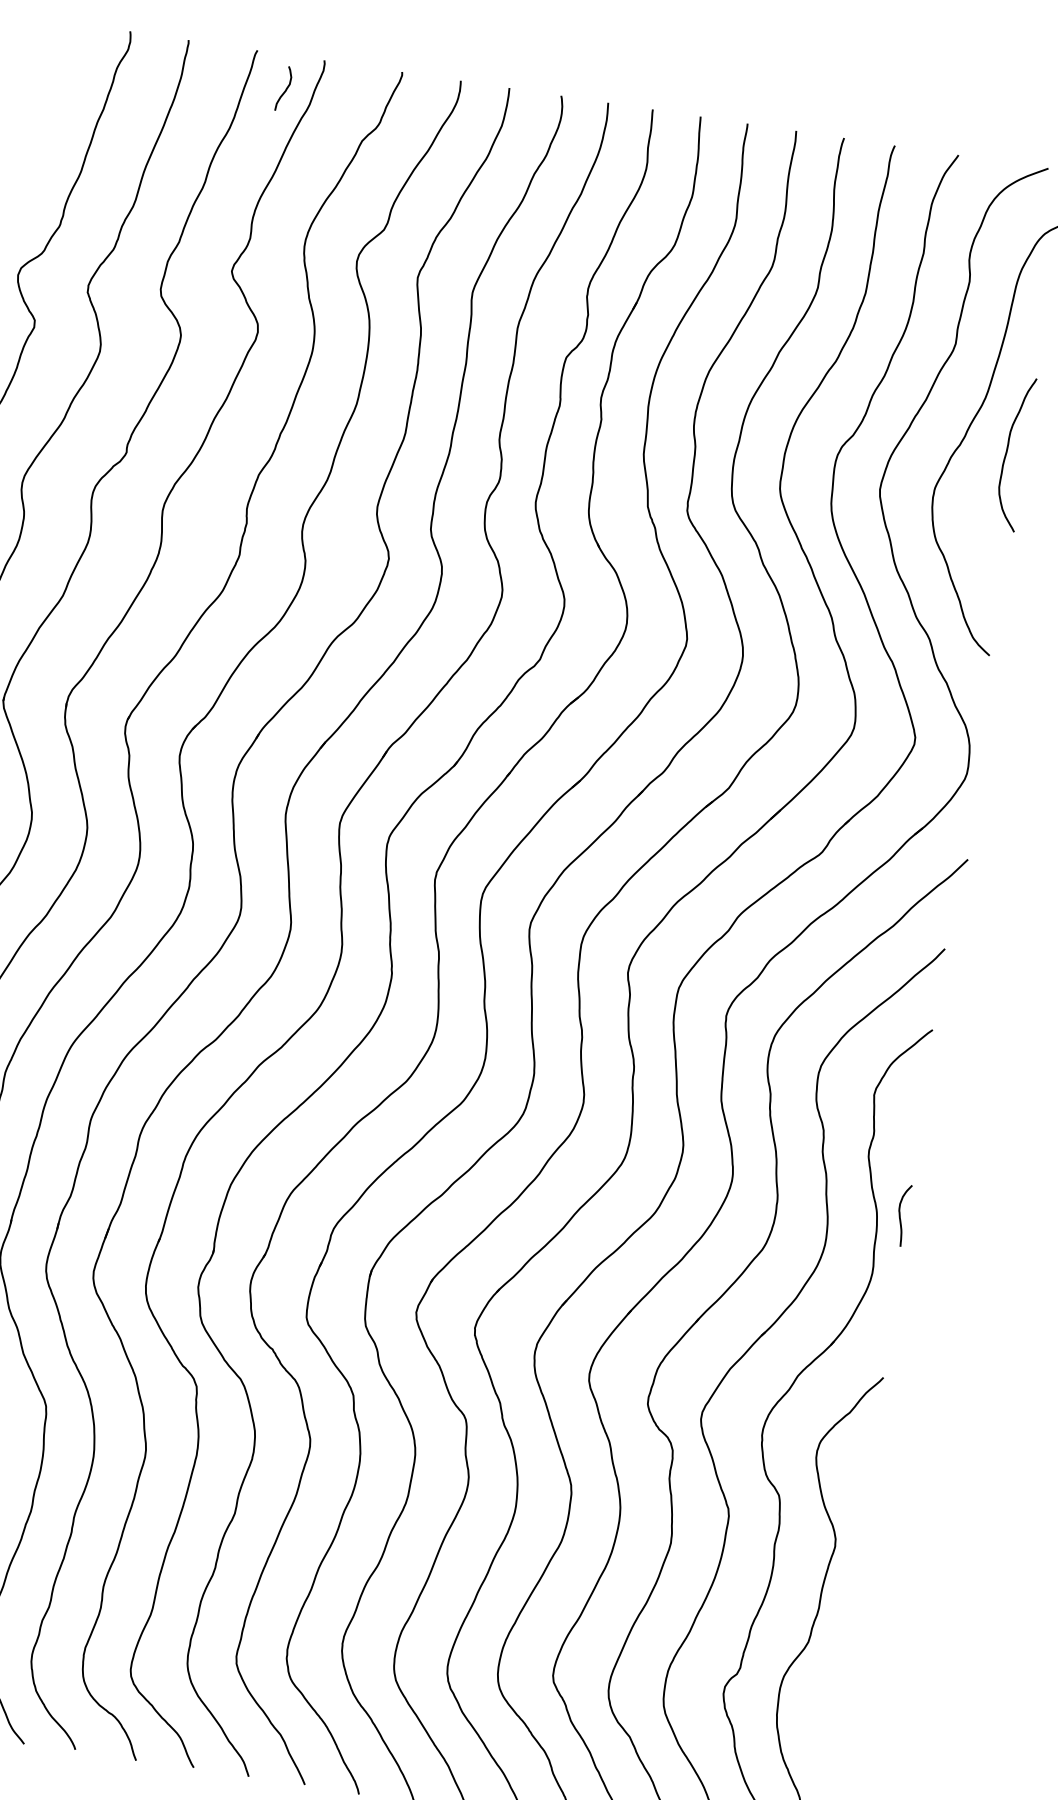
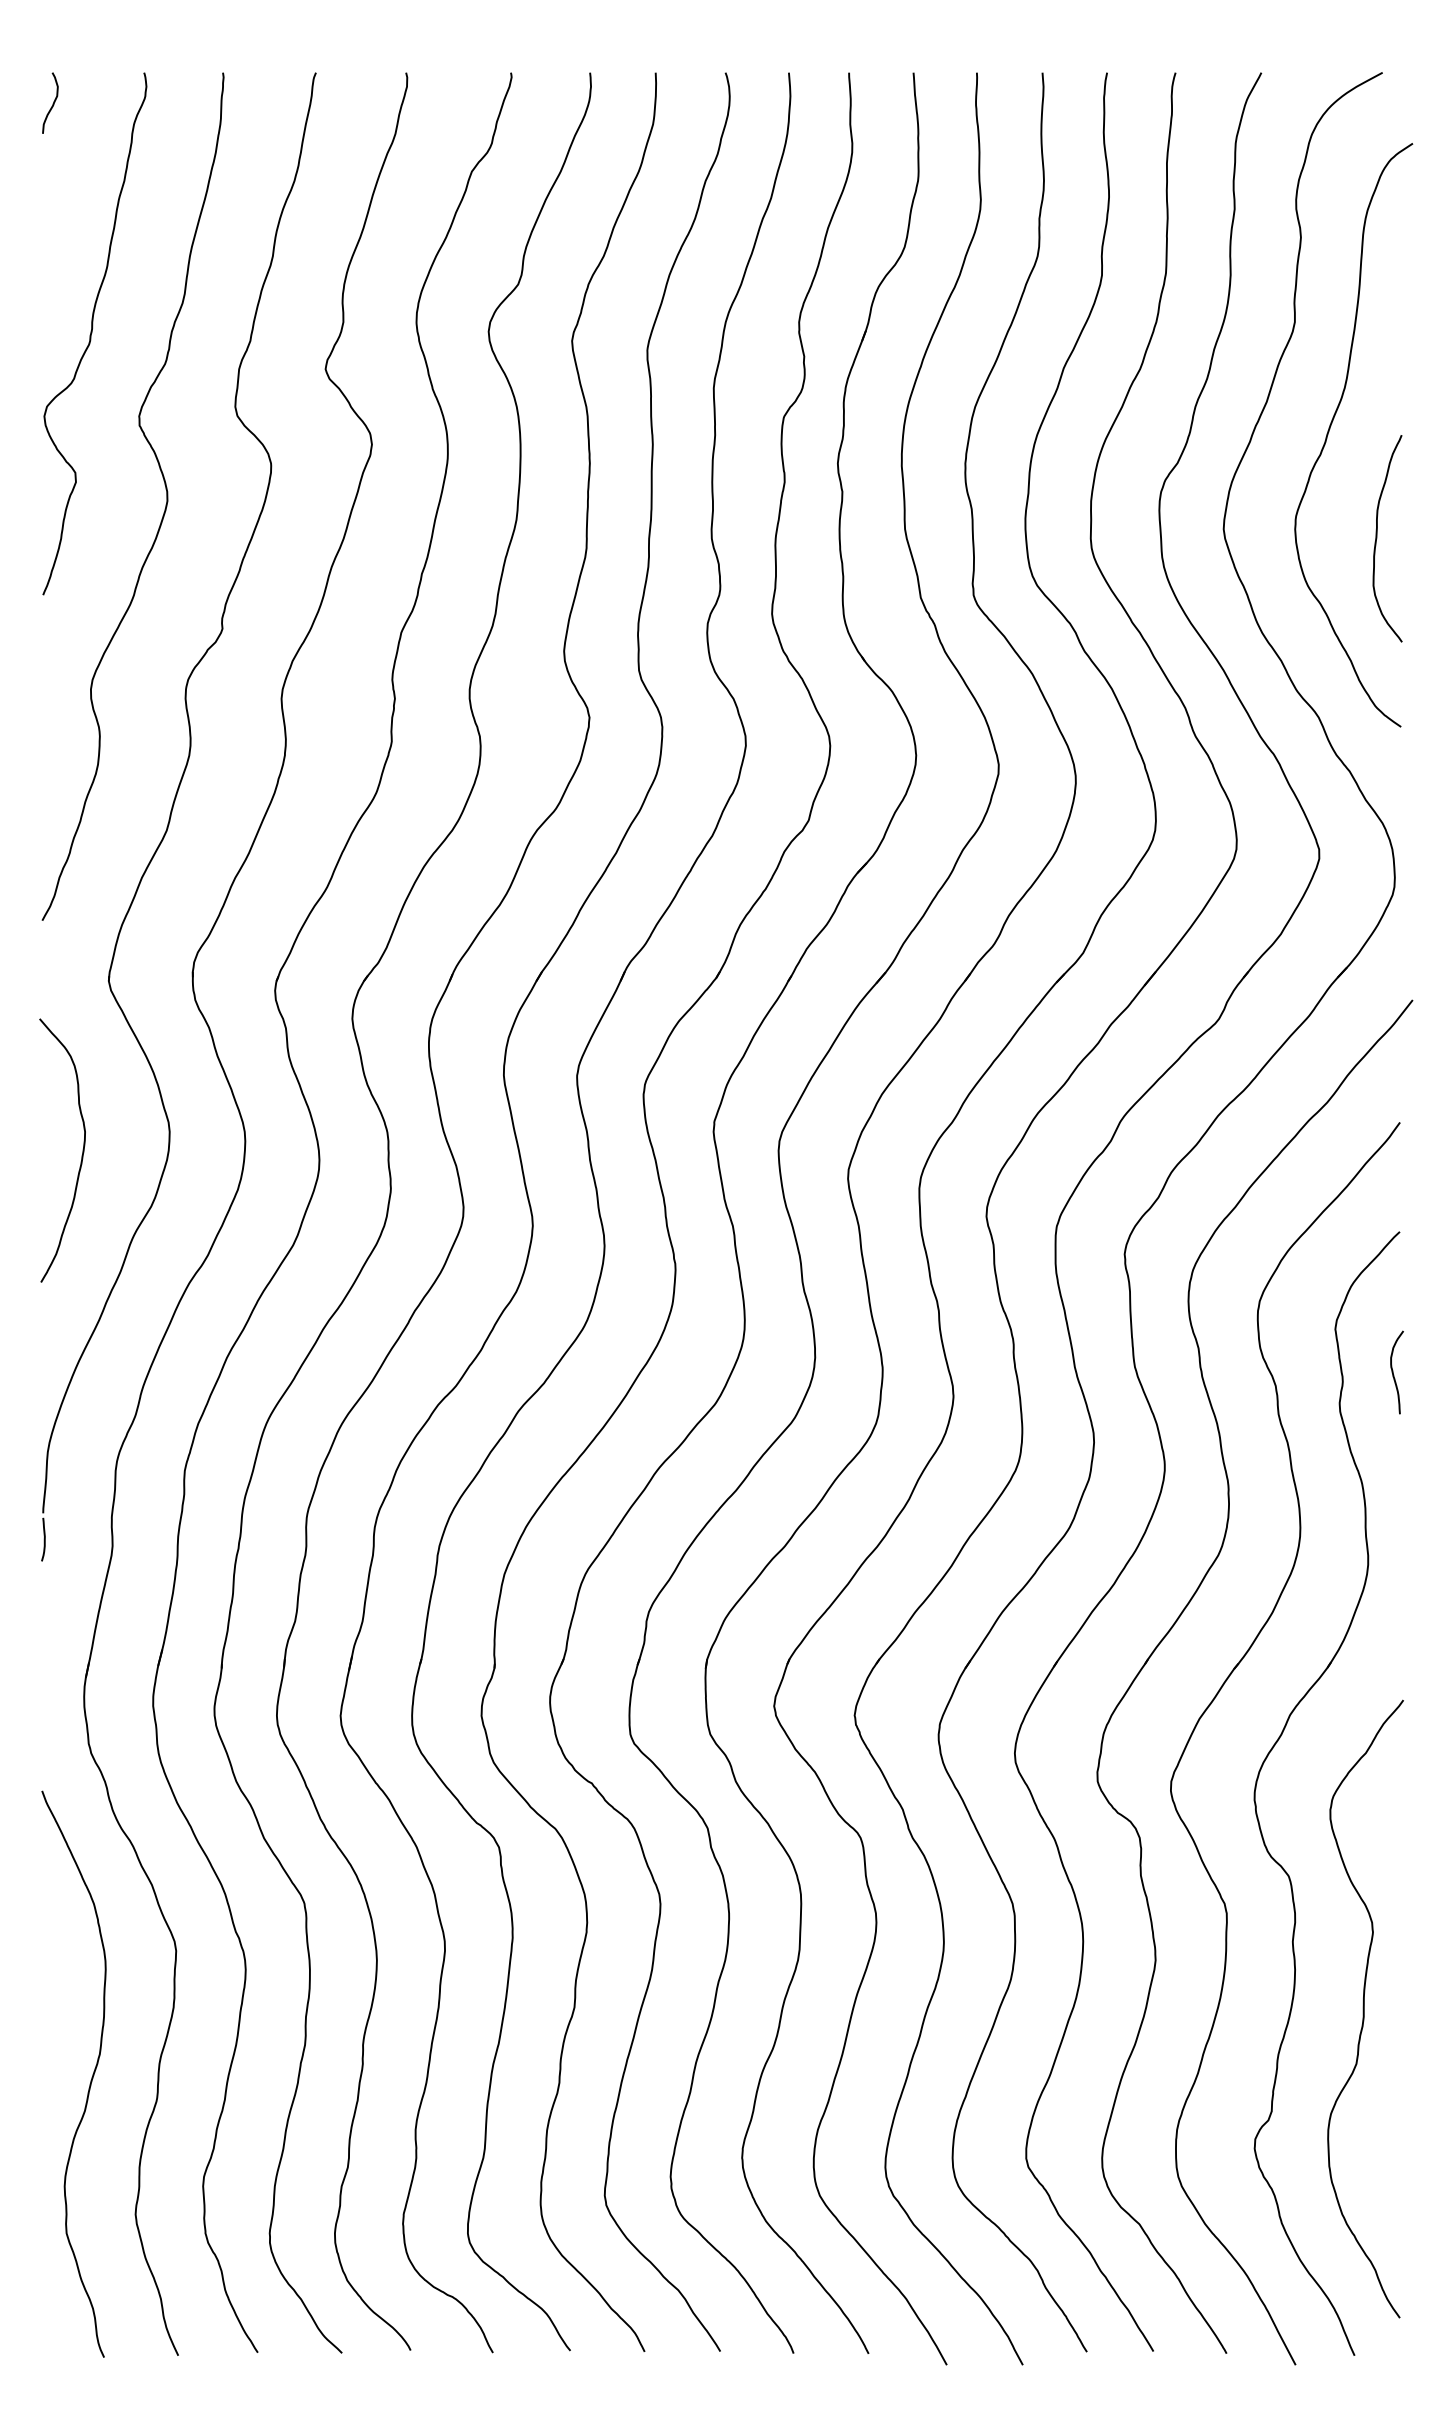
curve: (285, 89) -> (52, 103), moved
curve: (1007, 452) -> (1377, 538), moved
curve: (900, 1215) -> (1393, 1372), moved

